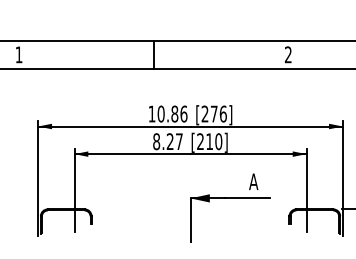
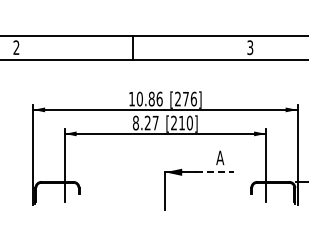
text: (19, 54) -> (16, 47), 1 -> 2
text: (288, 54) -> (250, 47), 2 -> 3
line: (248, 198) -> (215, 172), solid -> dashed

